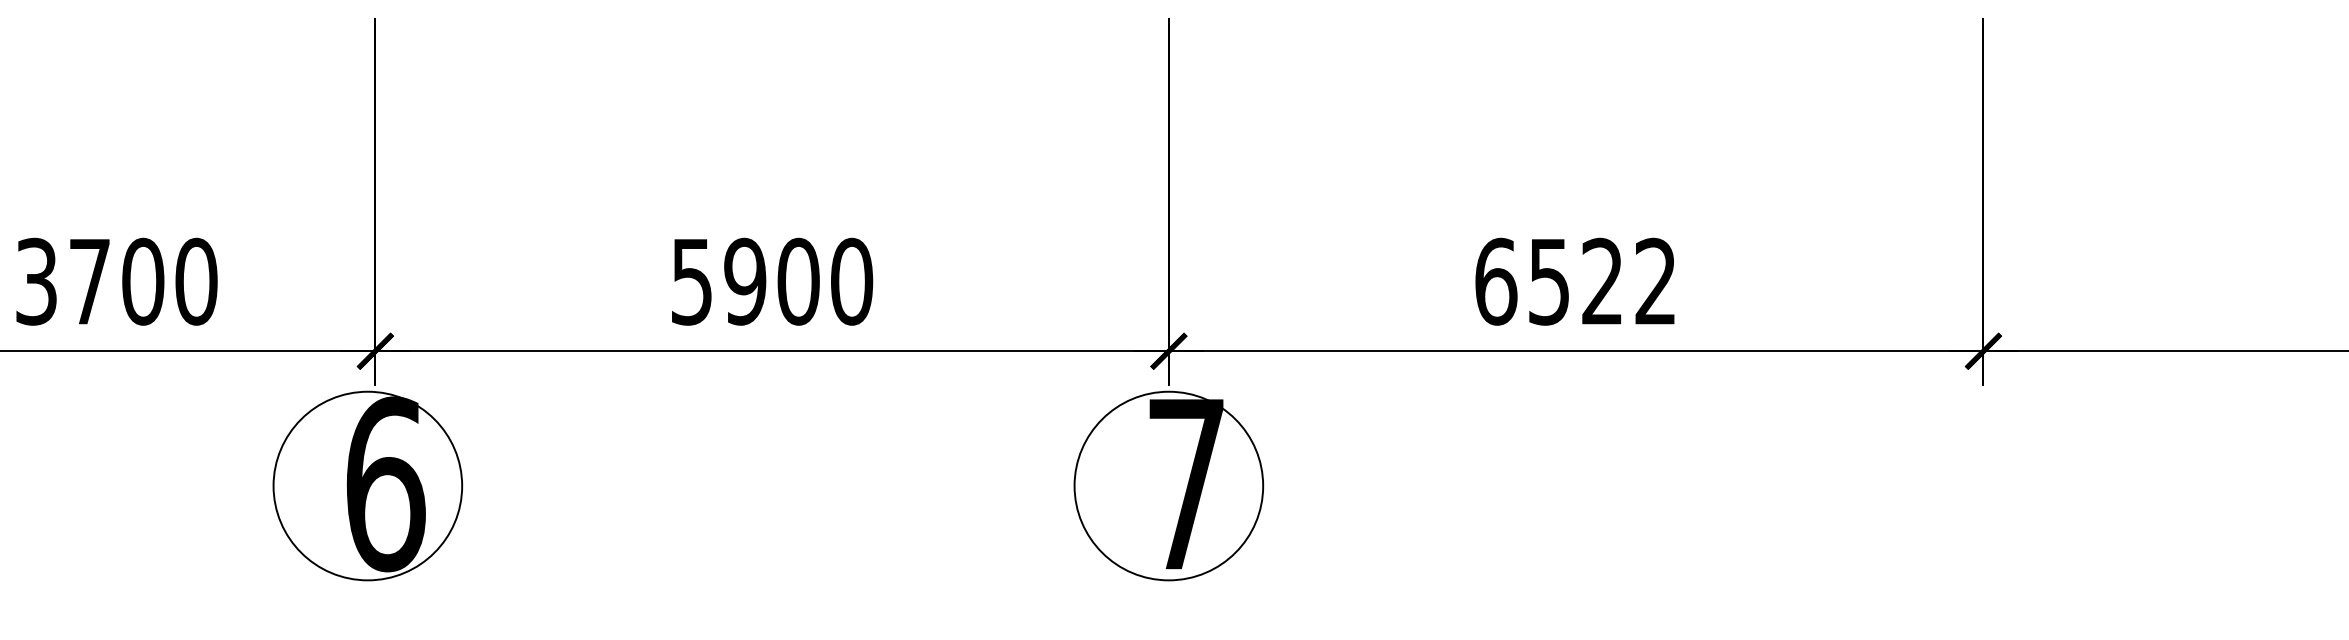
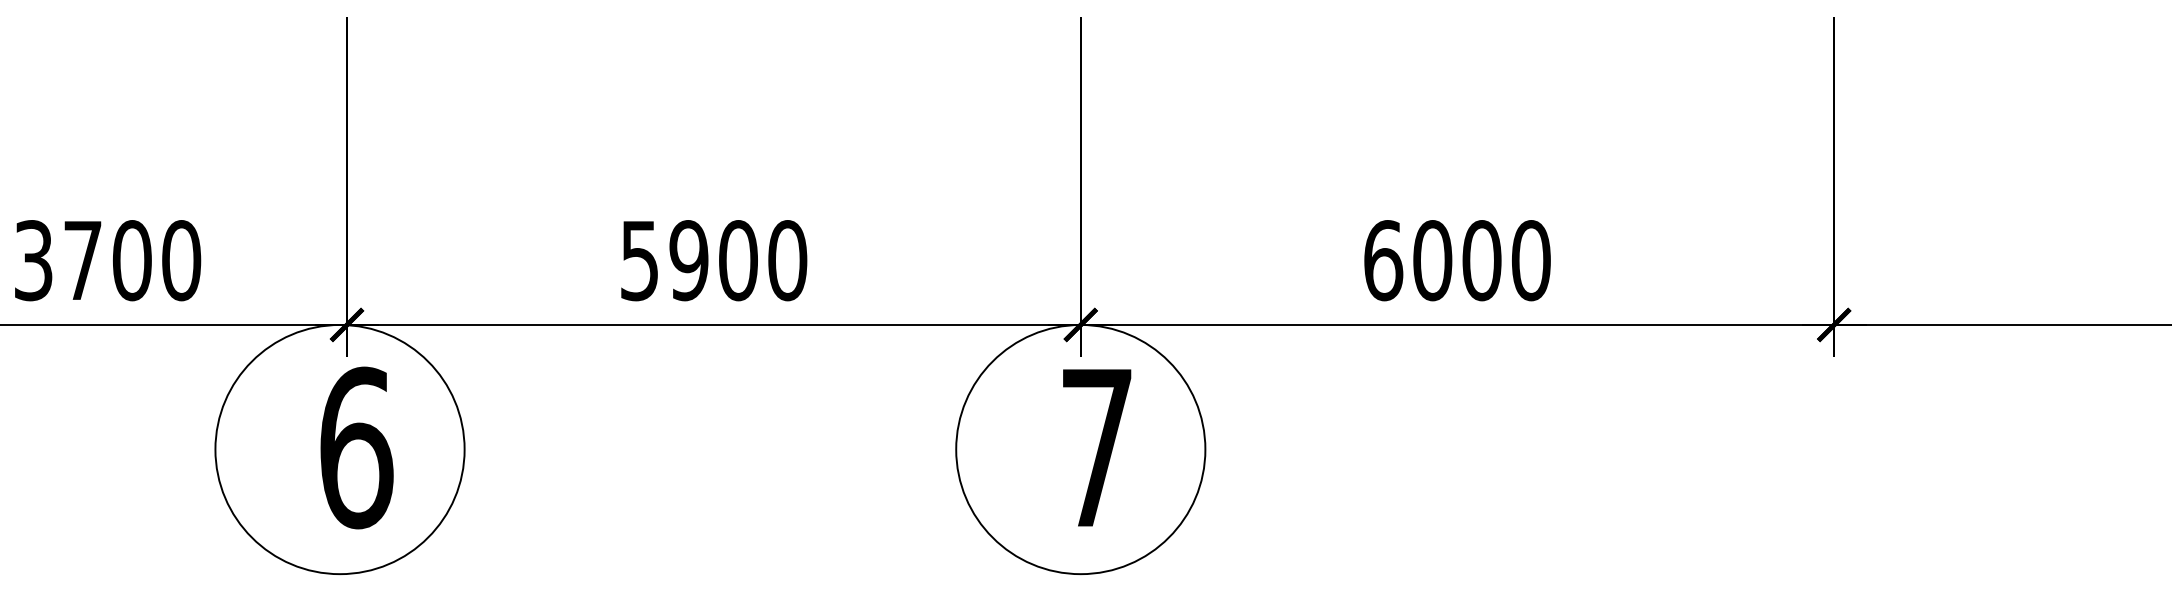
text: (1602, 281) -> (1481, 260), 6522 -> 6000
circle: (367, 485) -> (339, 449), size x1.43
circle: (1168, 485) -> (1080, 449), size x1.43

